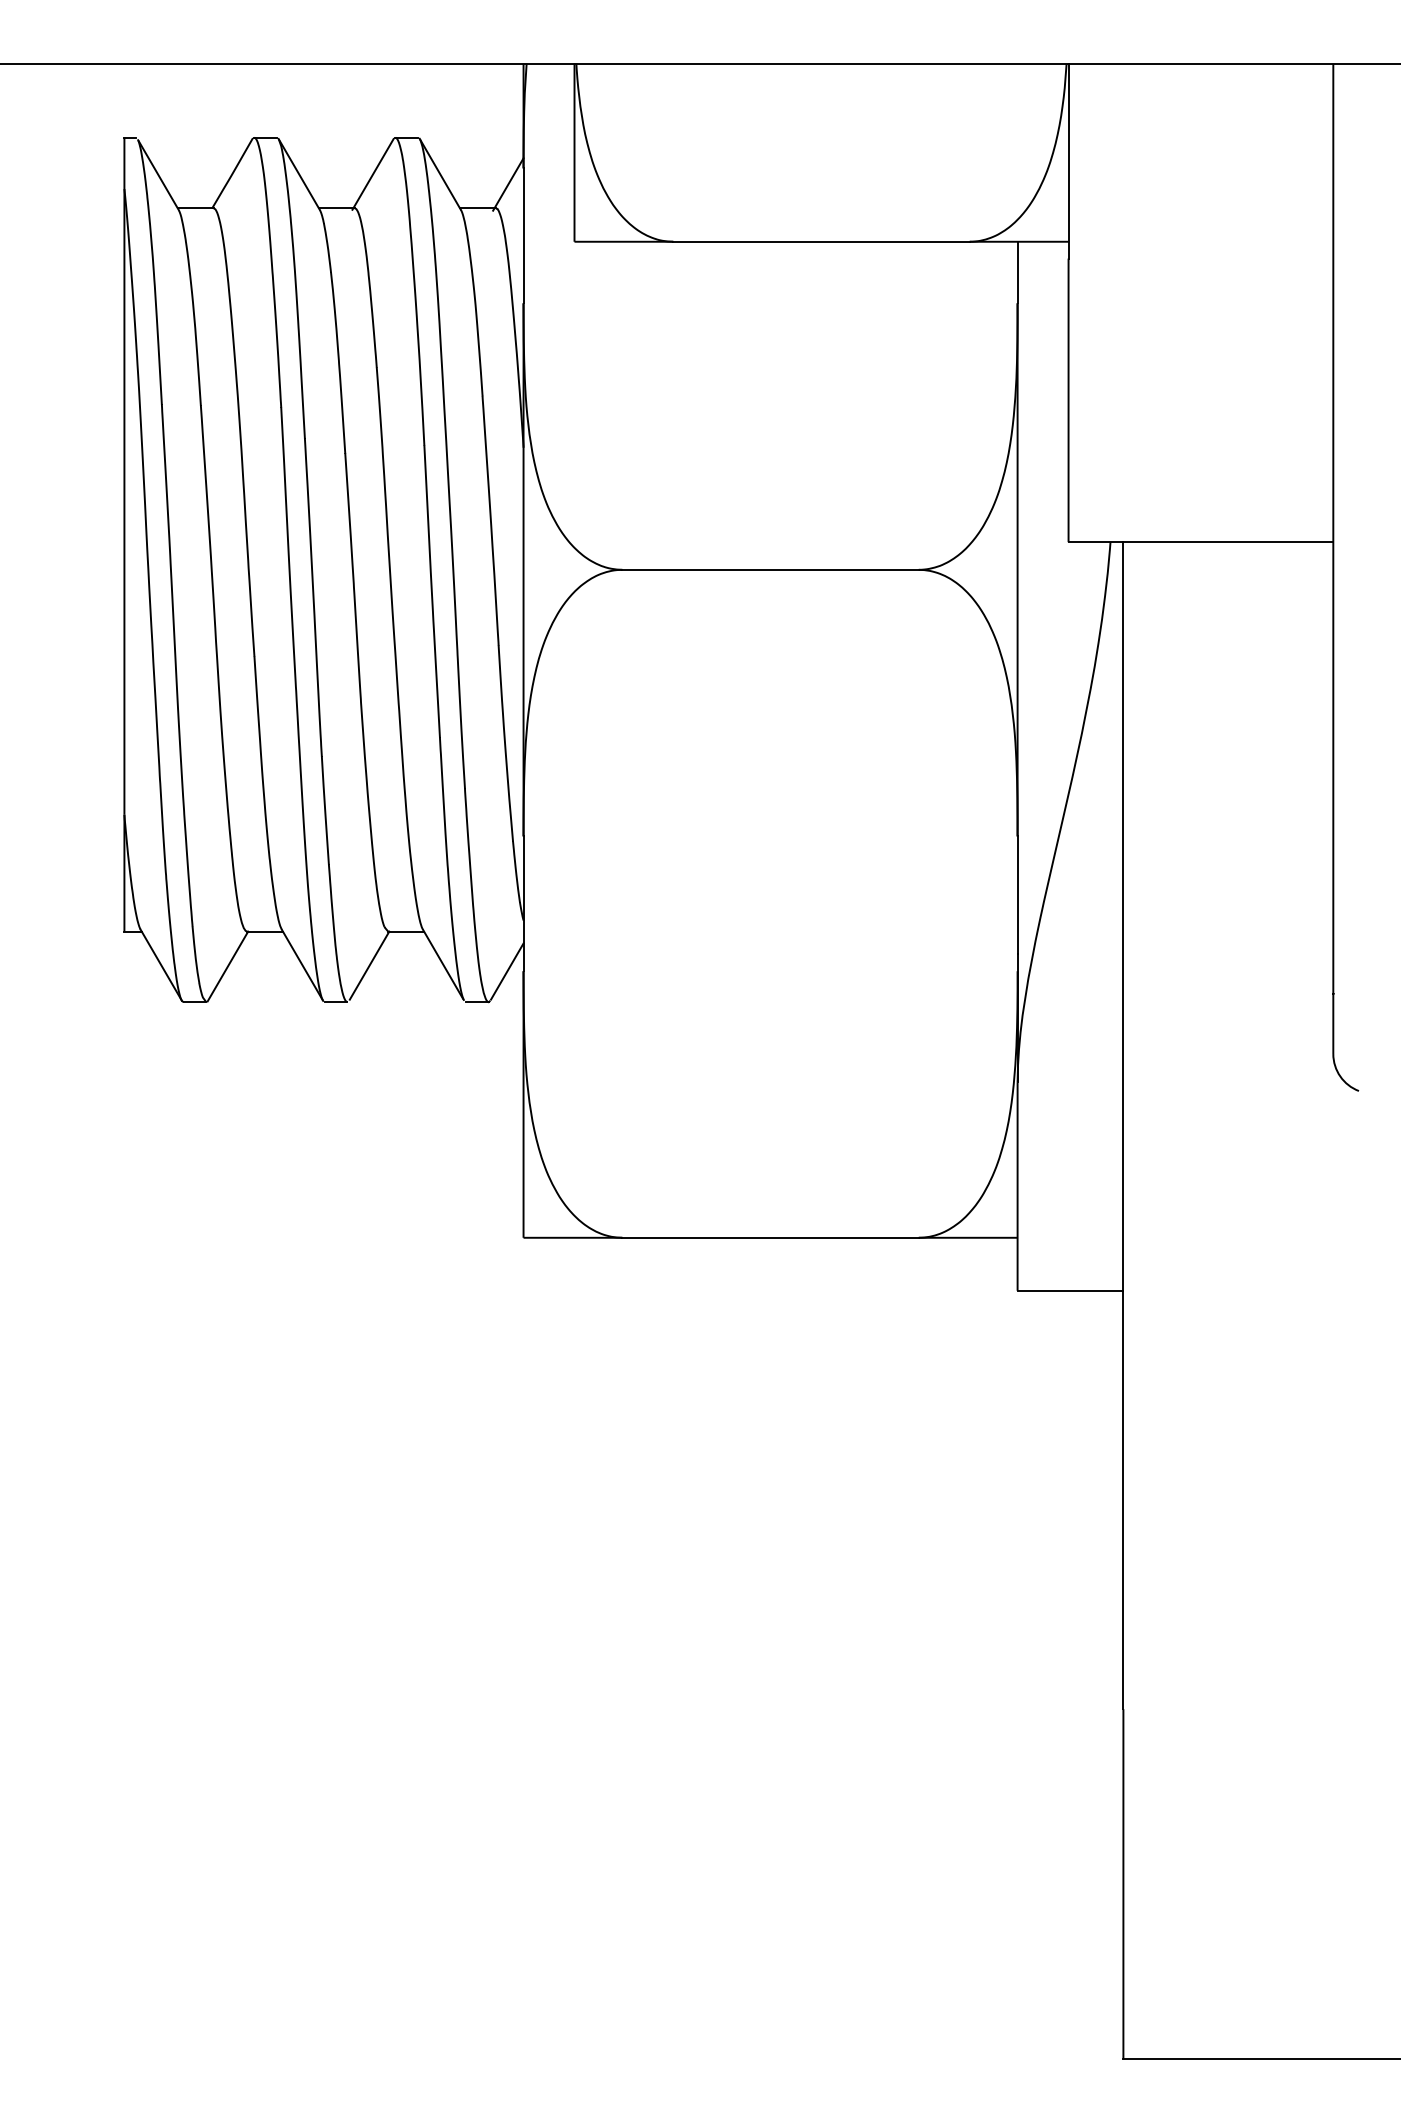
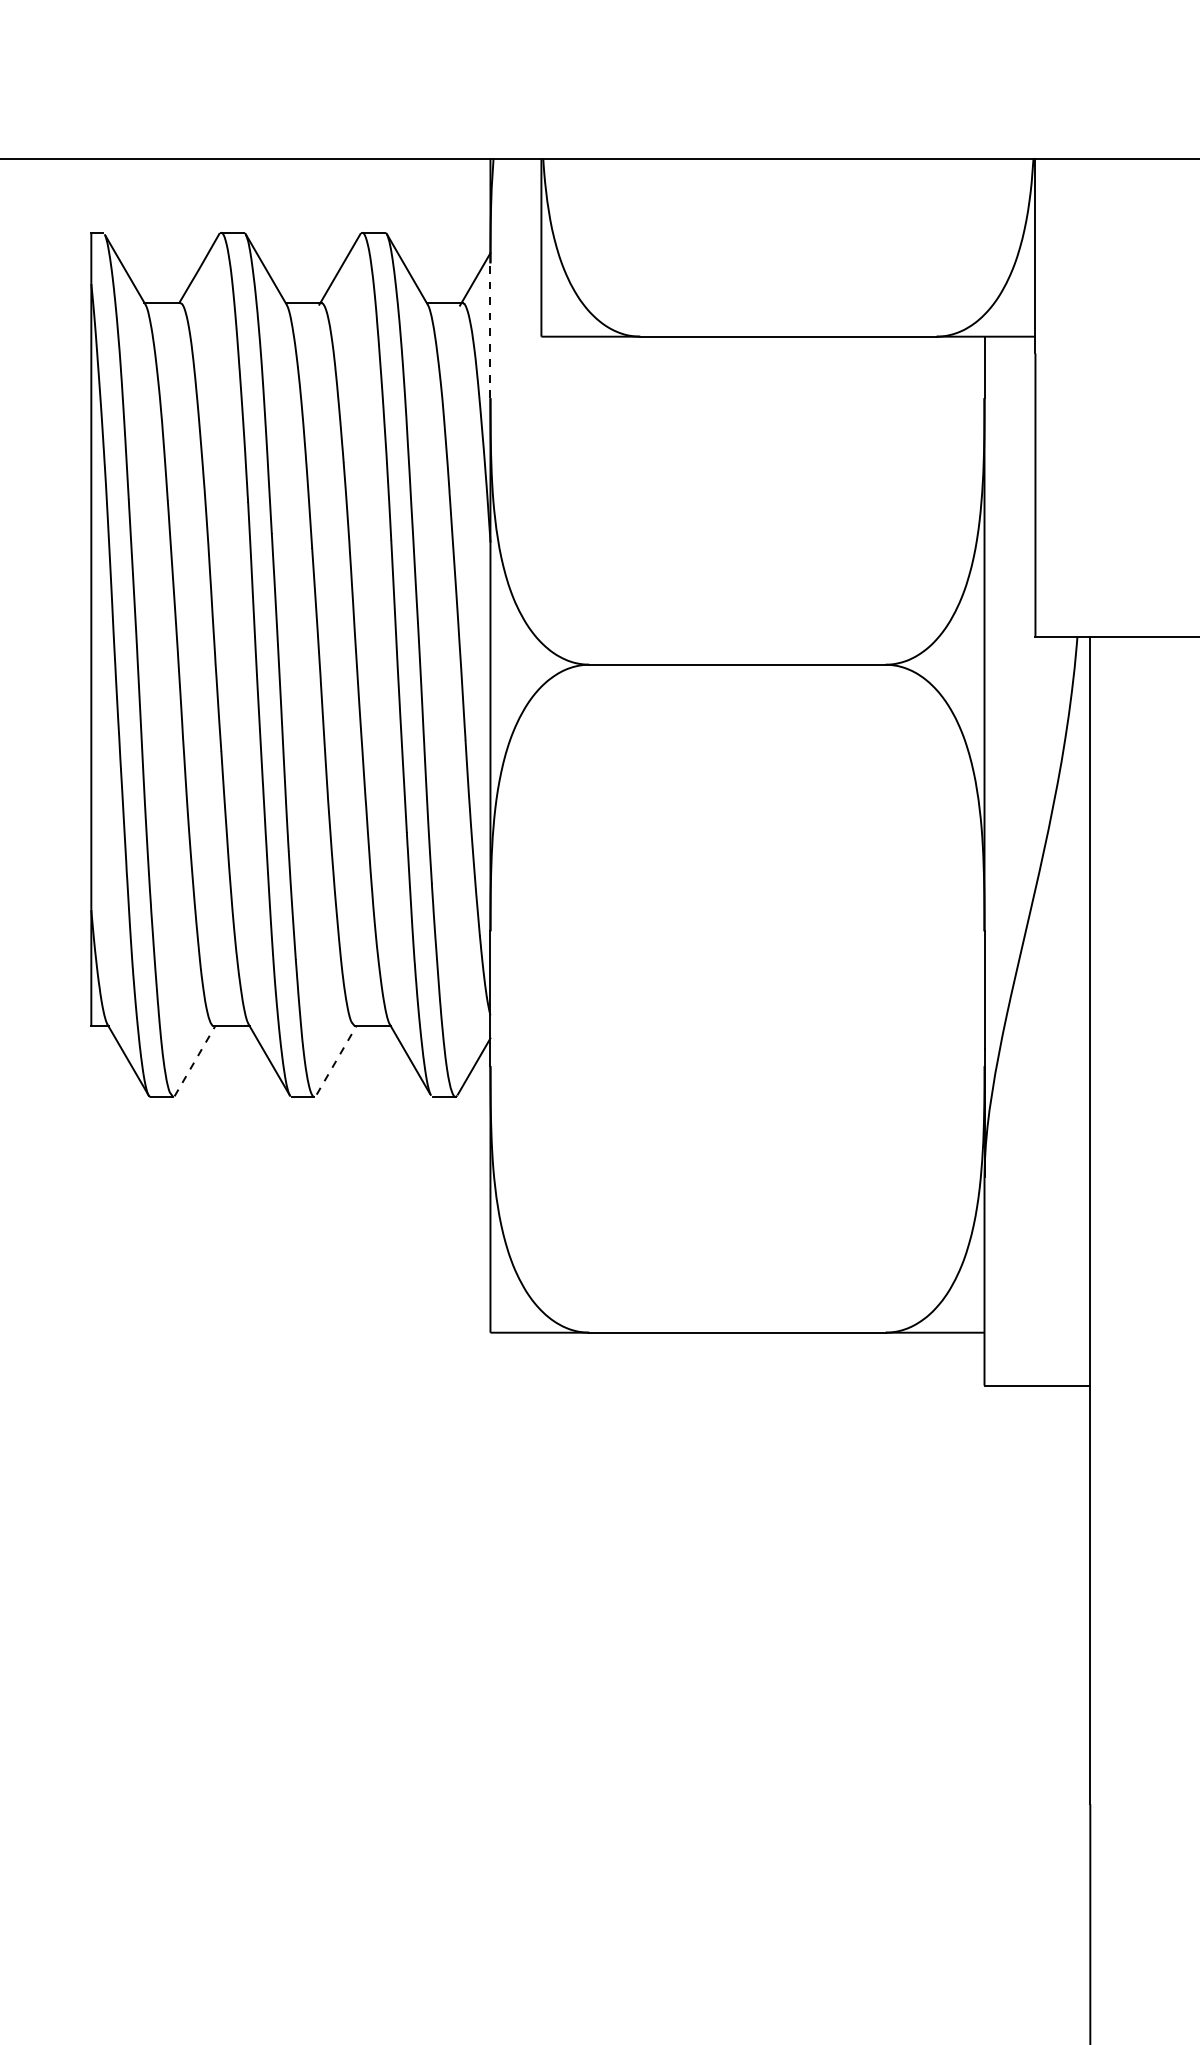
line: (523, 235) -> (490, 330), solid -> dashed
line: (369, 965) -> (336, 1060), solid -> dashed
line: (228, 966) -> (195, 1061), solid -> dashed

